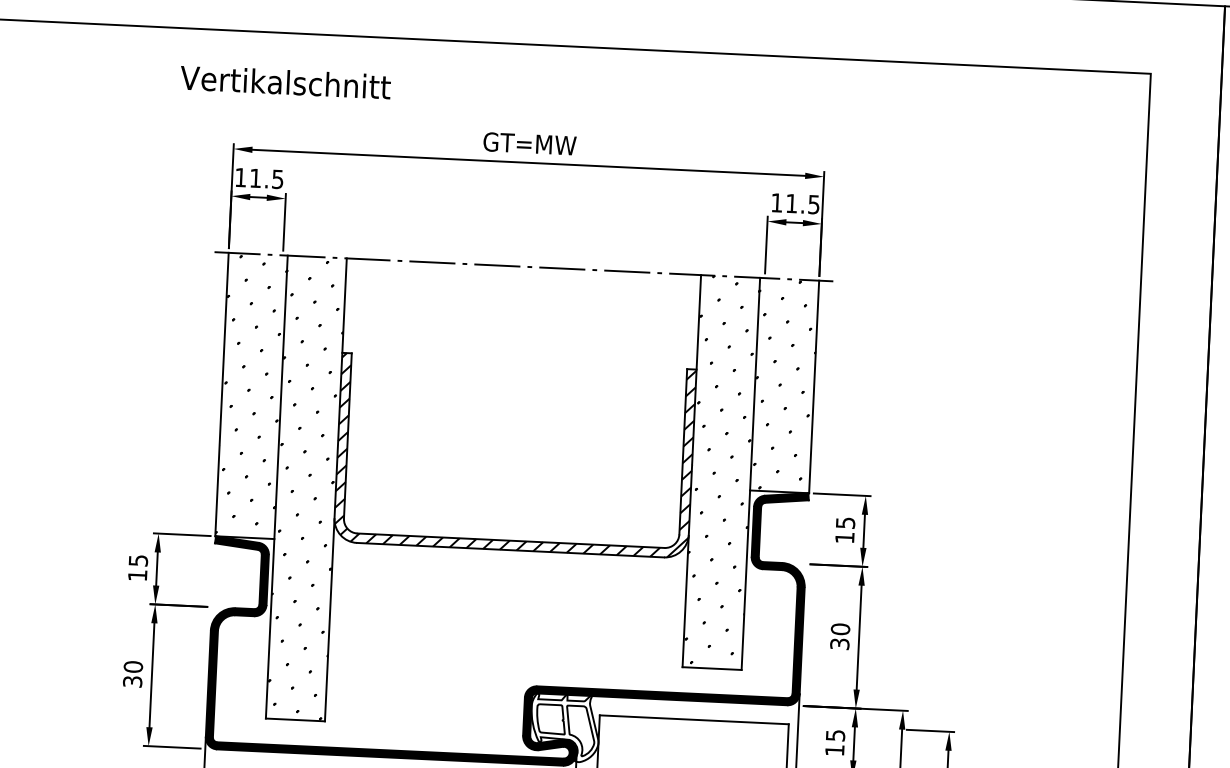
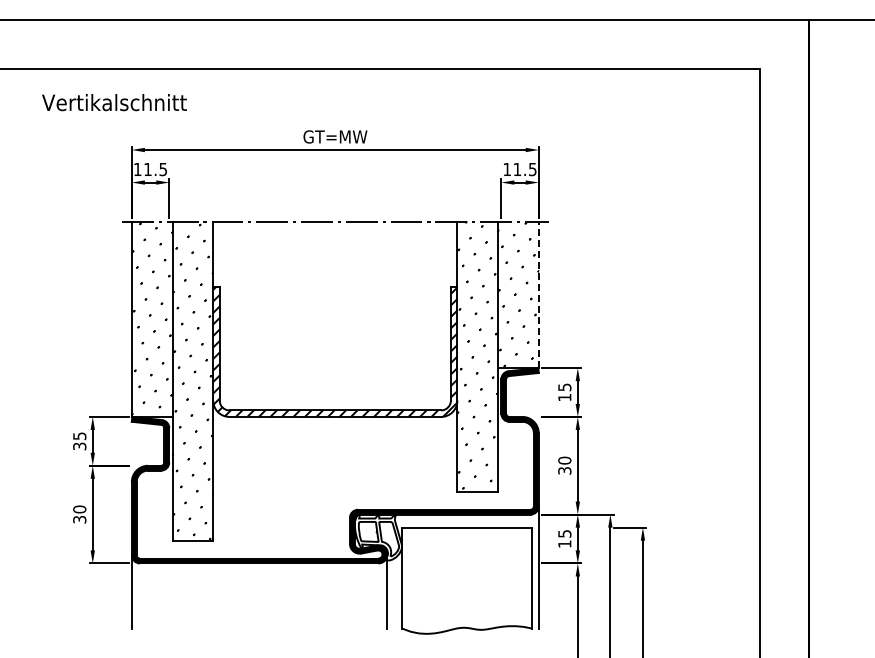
text: (285, 82) -> (114, 102), moved
line: (813, 386) -> (538, 294), solid -> dashed
text: (137, 575) -> (79, 446), 15 -> 35

